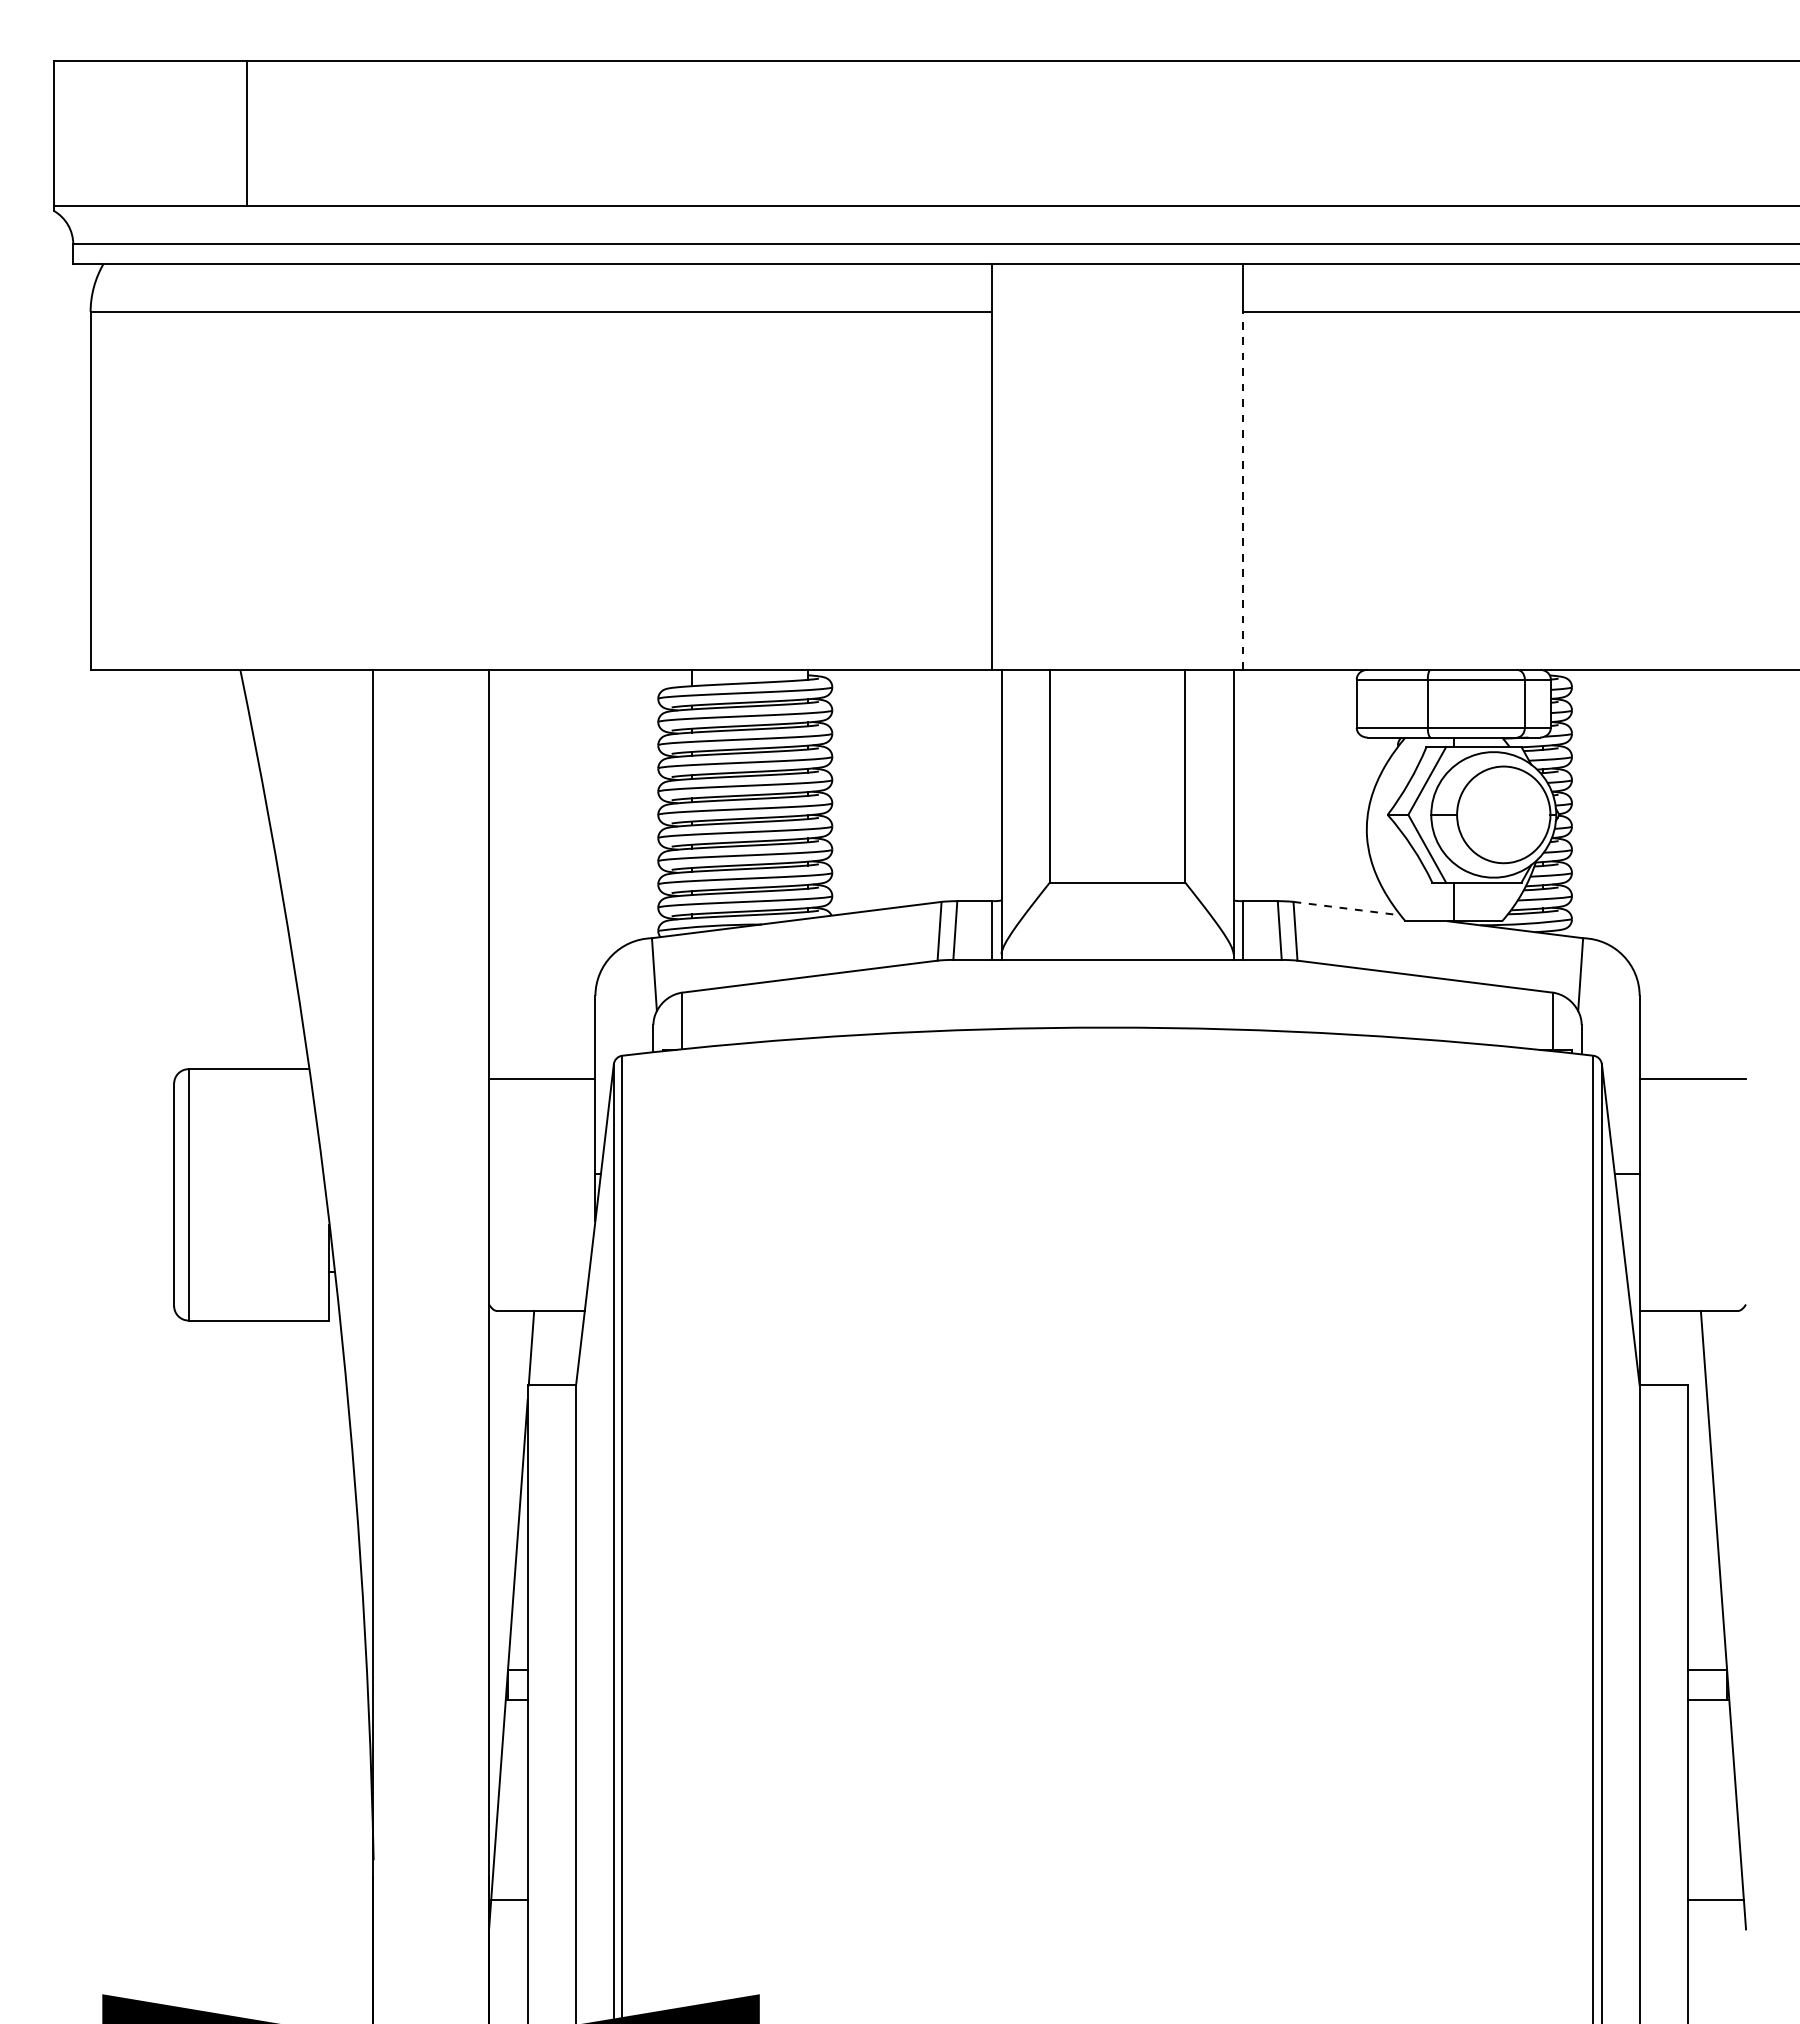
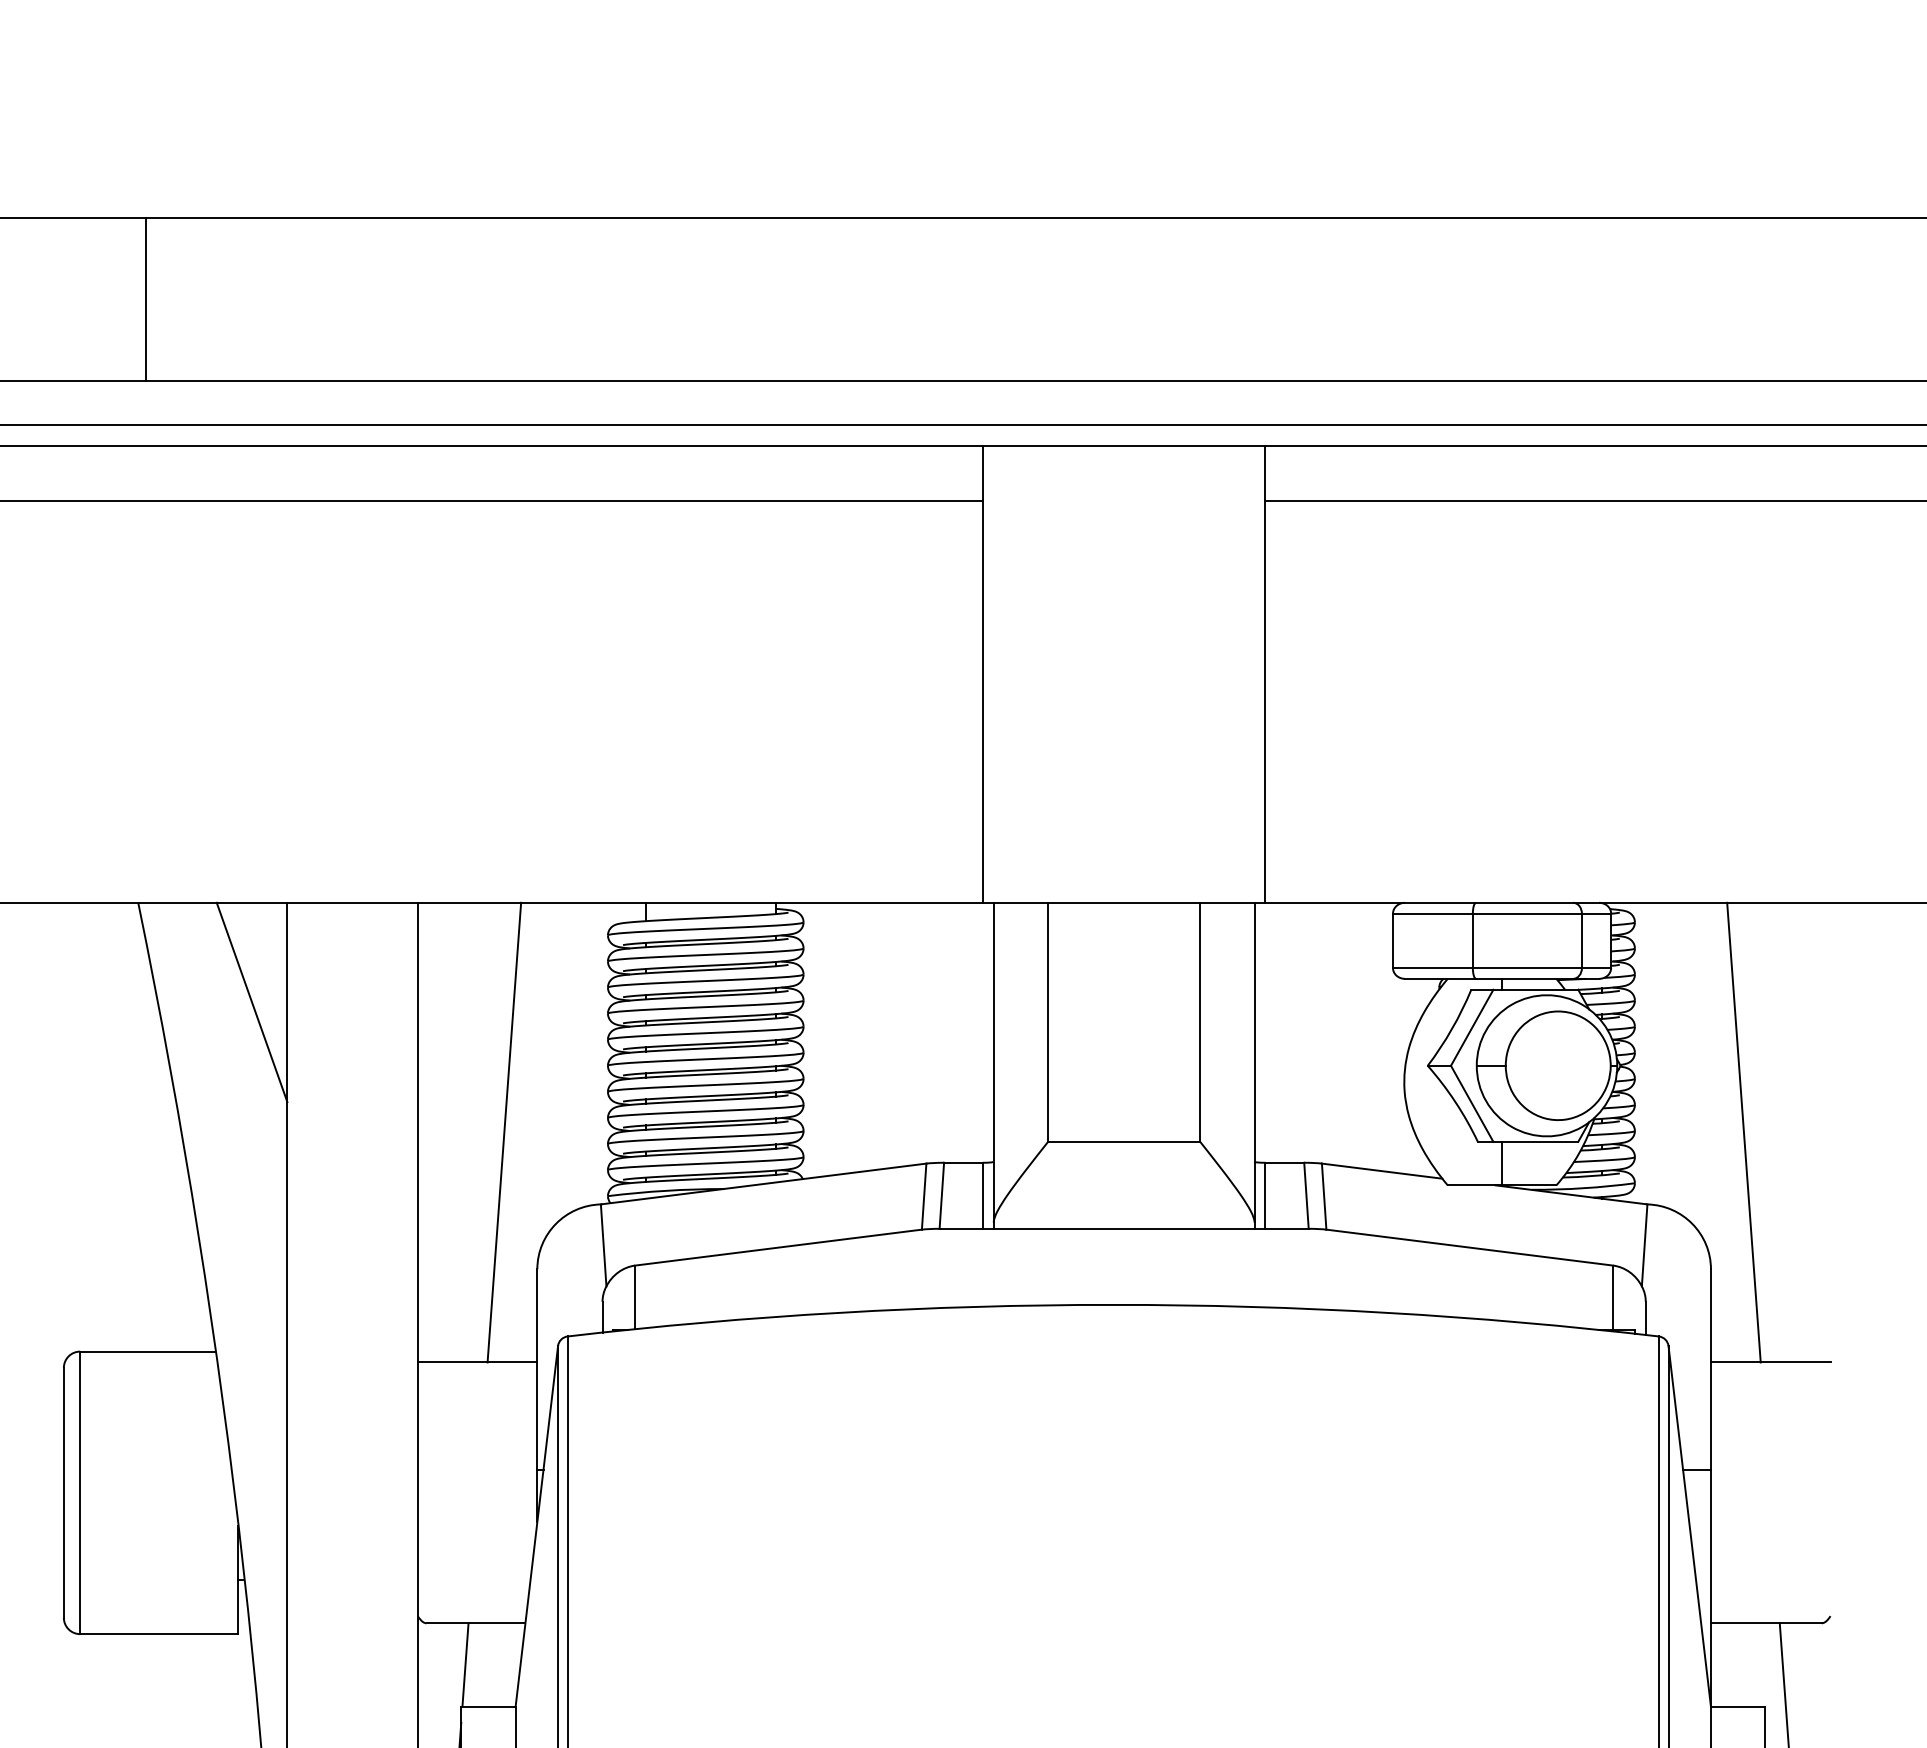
line: (1243, 490) -> (1265, 701), dashed -> solid
line: (341, 758) -> (251, 1002), added
line: (566, 873) -> (504, 1131), added
line: (1668, 873) -> (1743, 1131), added
line: (1347, 908) -> (1382, 1171), dashed -> solid

